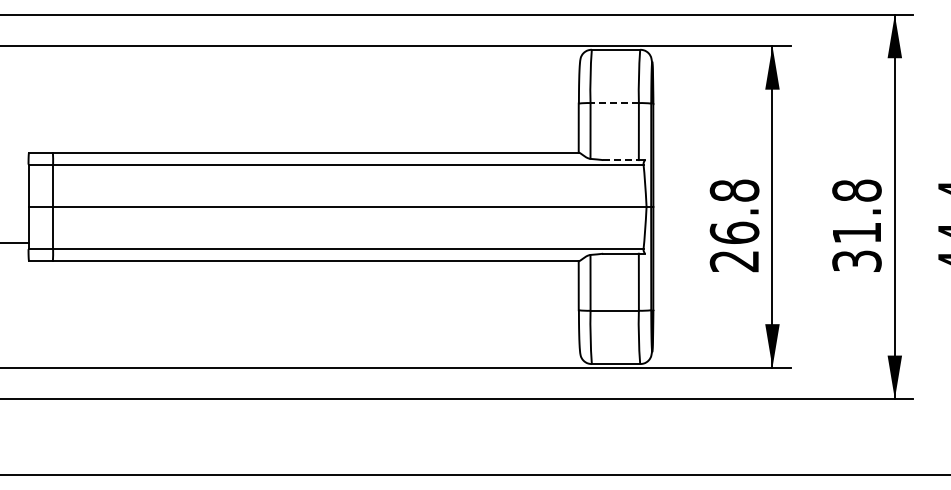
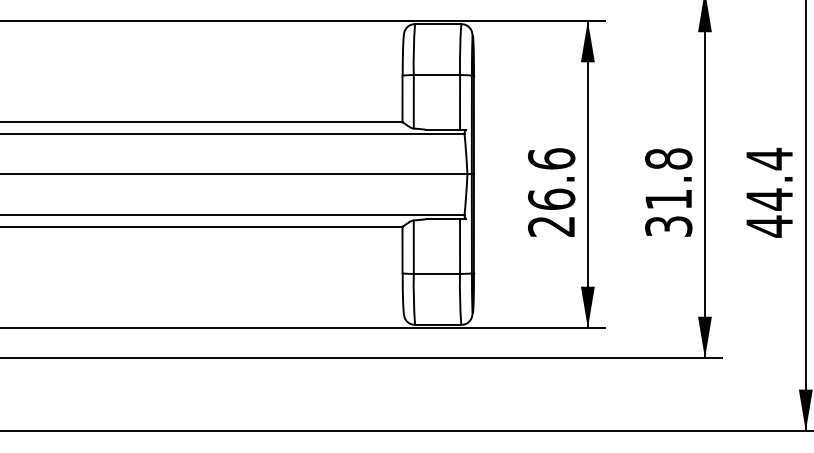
line: (614, 103) -> (436, 75), dashed -> solid
line: (621, 160) -> (443, 130), dashed -> solid
text: (734, 190) -> (551, 158), 26.8 -> 26.6

